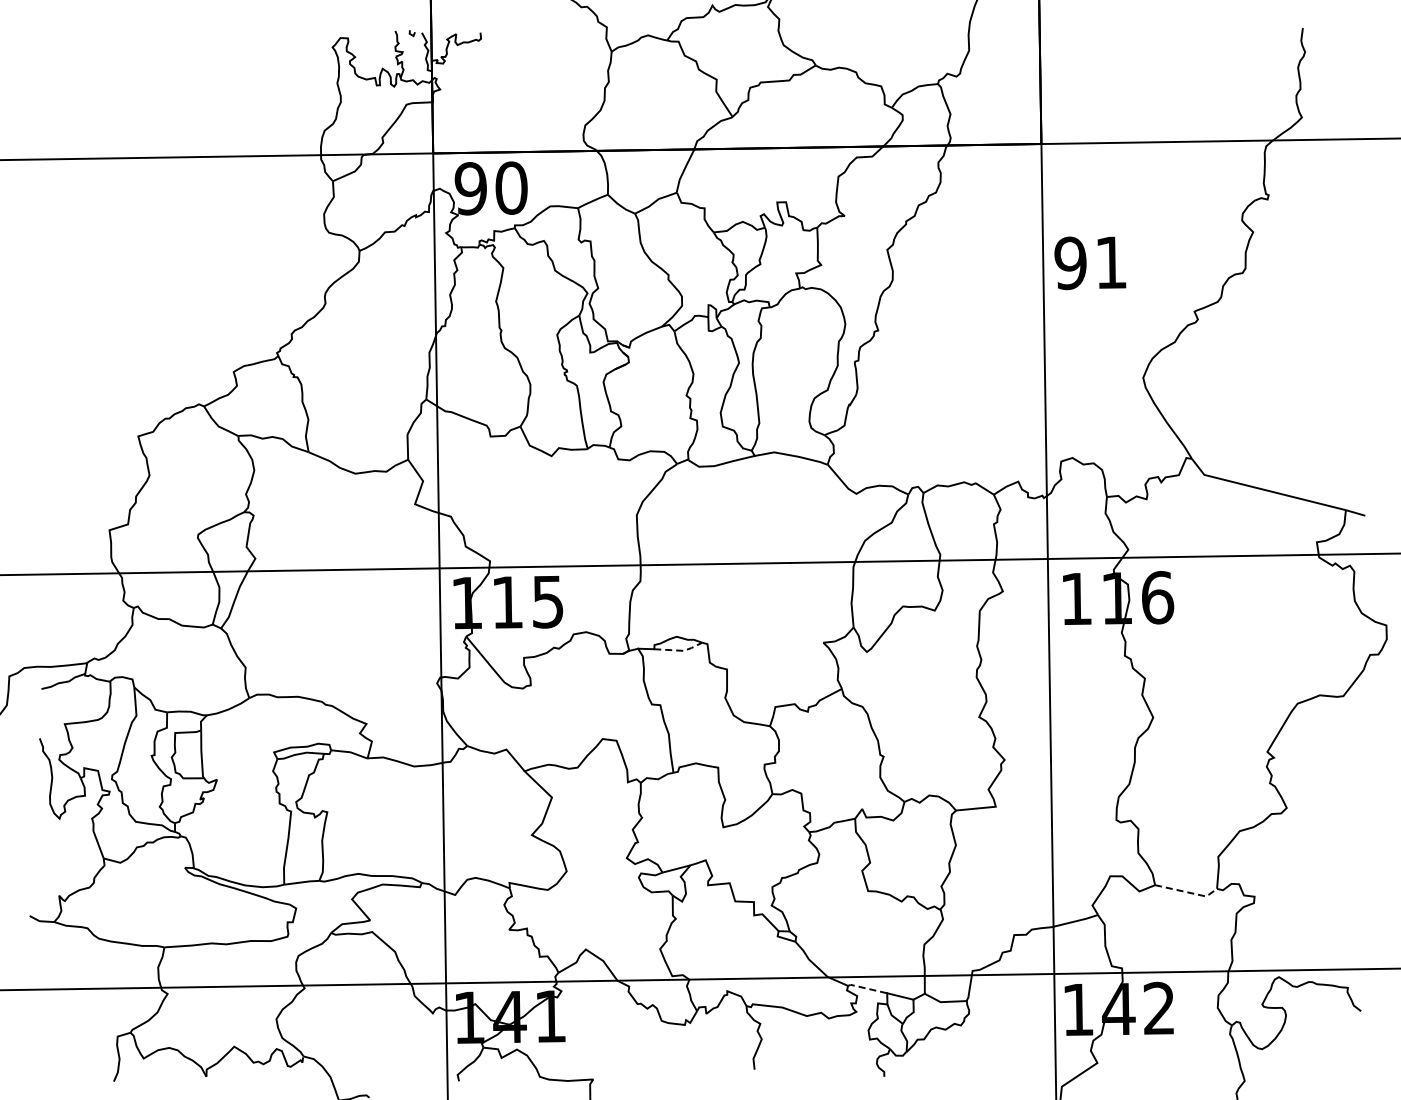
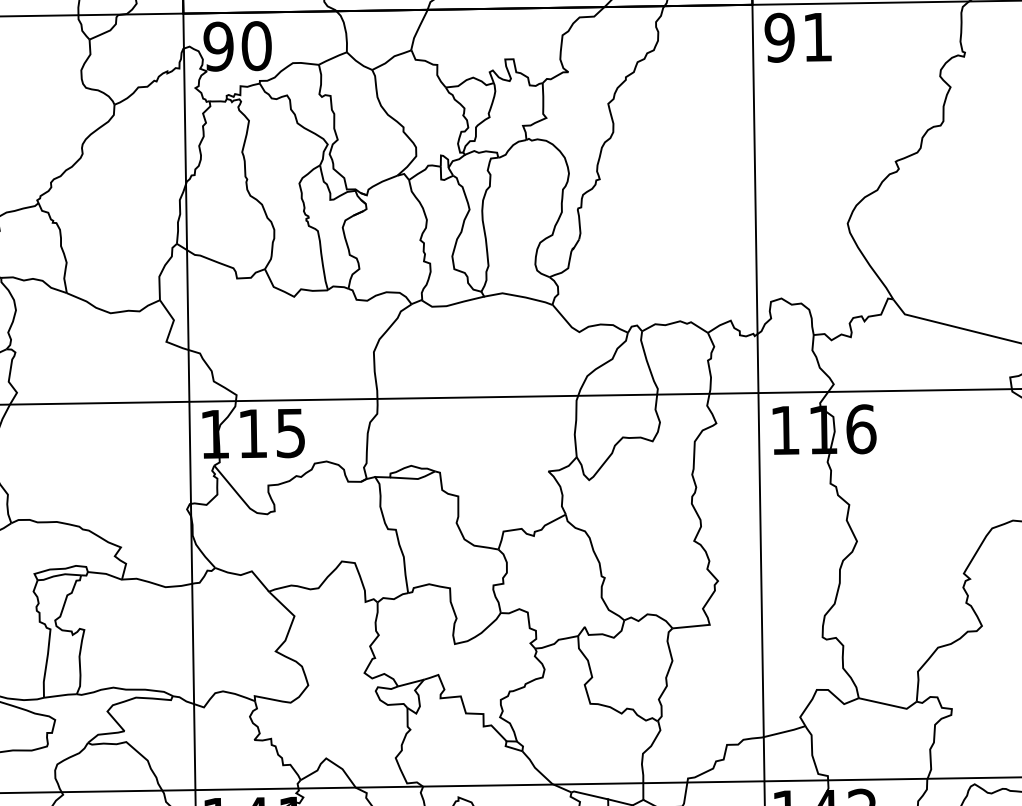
text: (1090, 263) -> (798, 37), moved
line: (680, 650) -> (414, 478), dashed -> solid
line: (1188, 892) -> (890, 705), dashed -> solid
line: (867, 988) -> (589, 794), dashed -> solid

